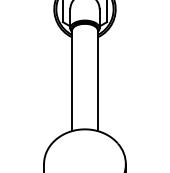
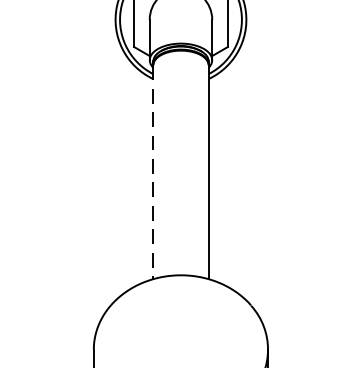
line: (72, 81) -> (154, 173), solid -> dashed

